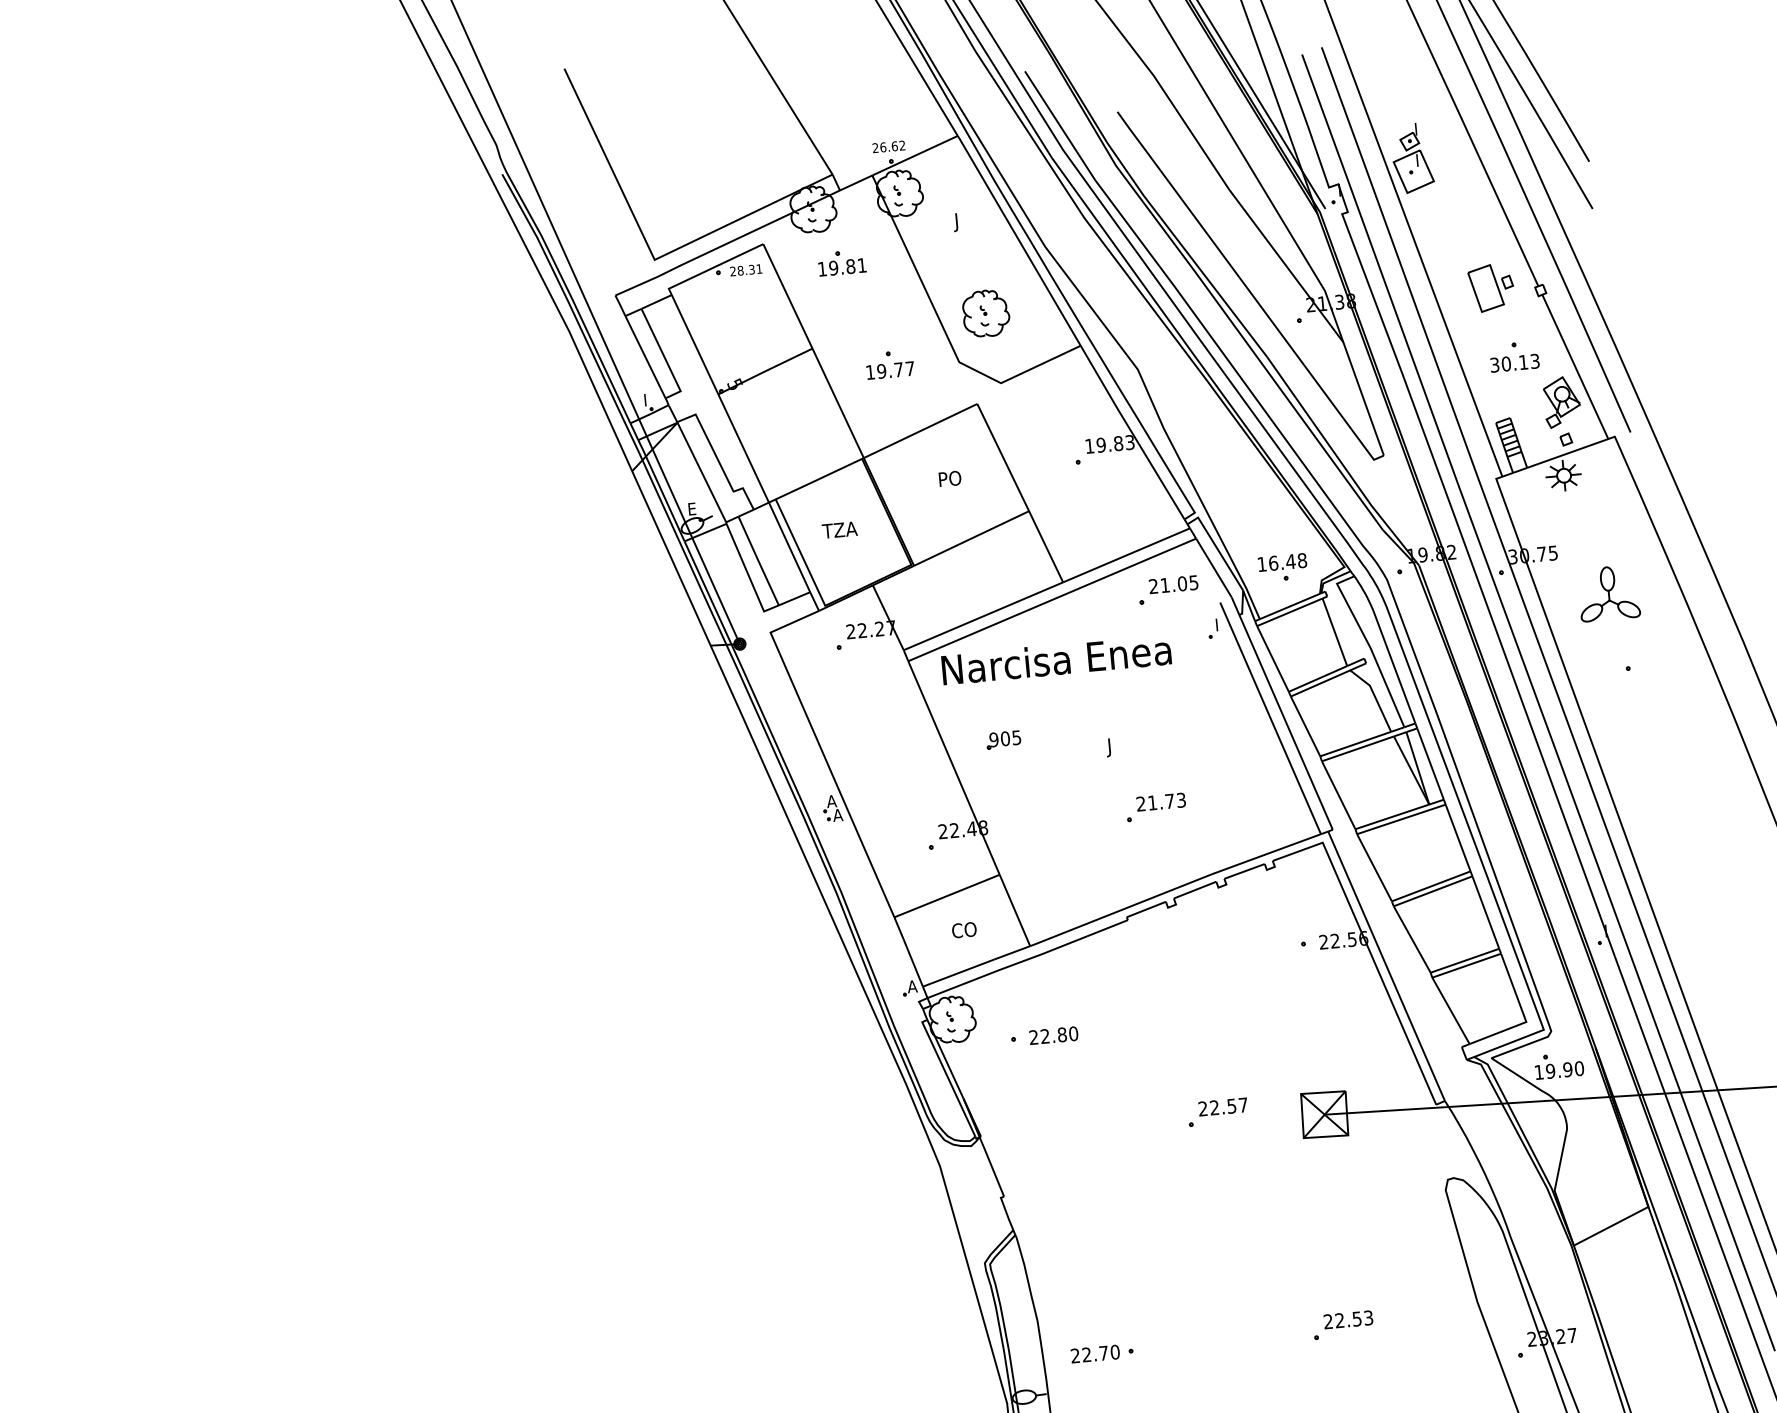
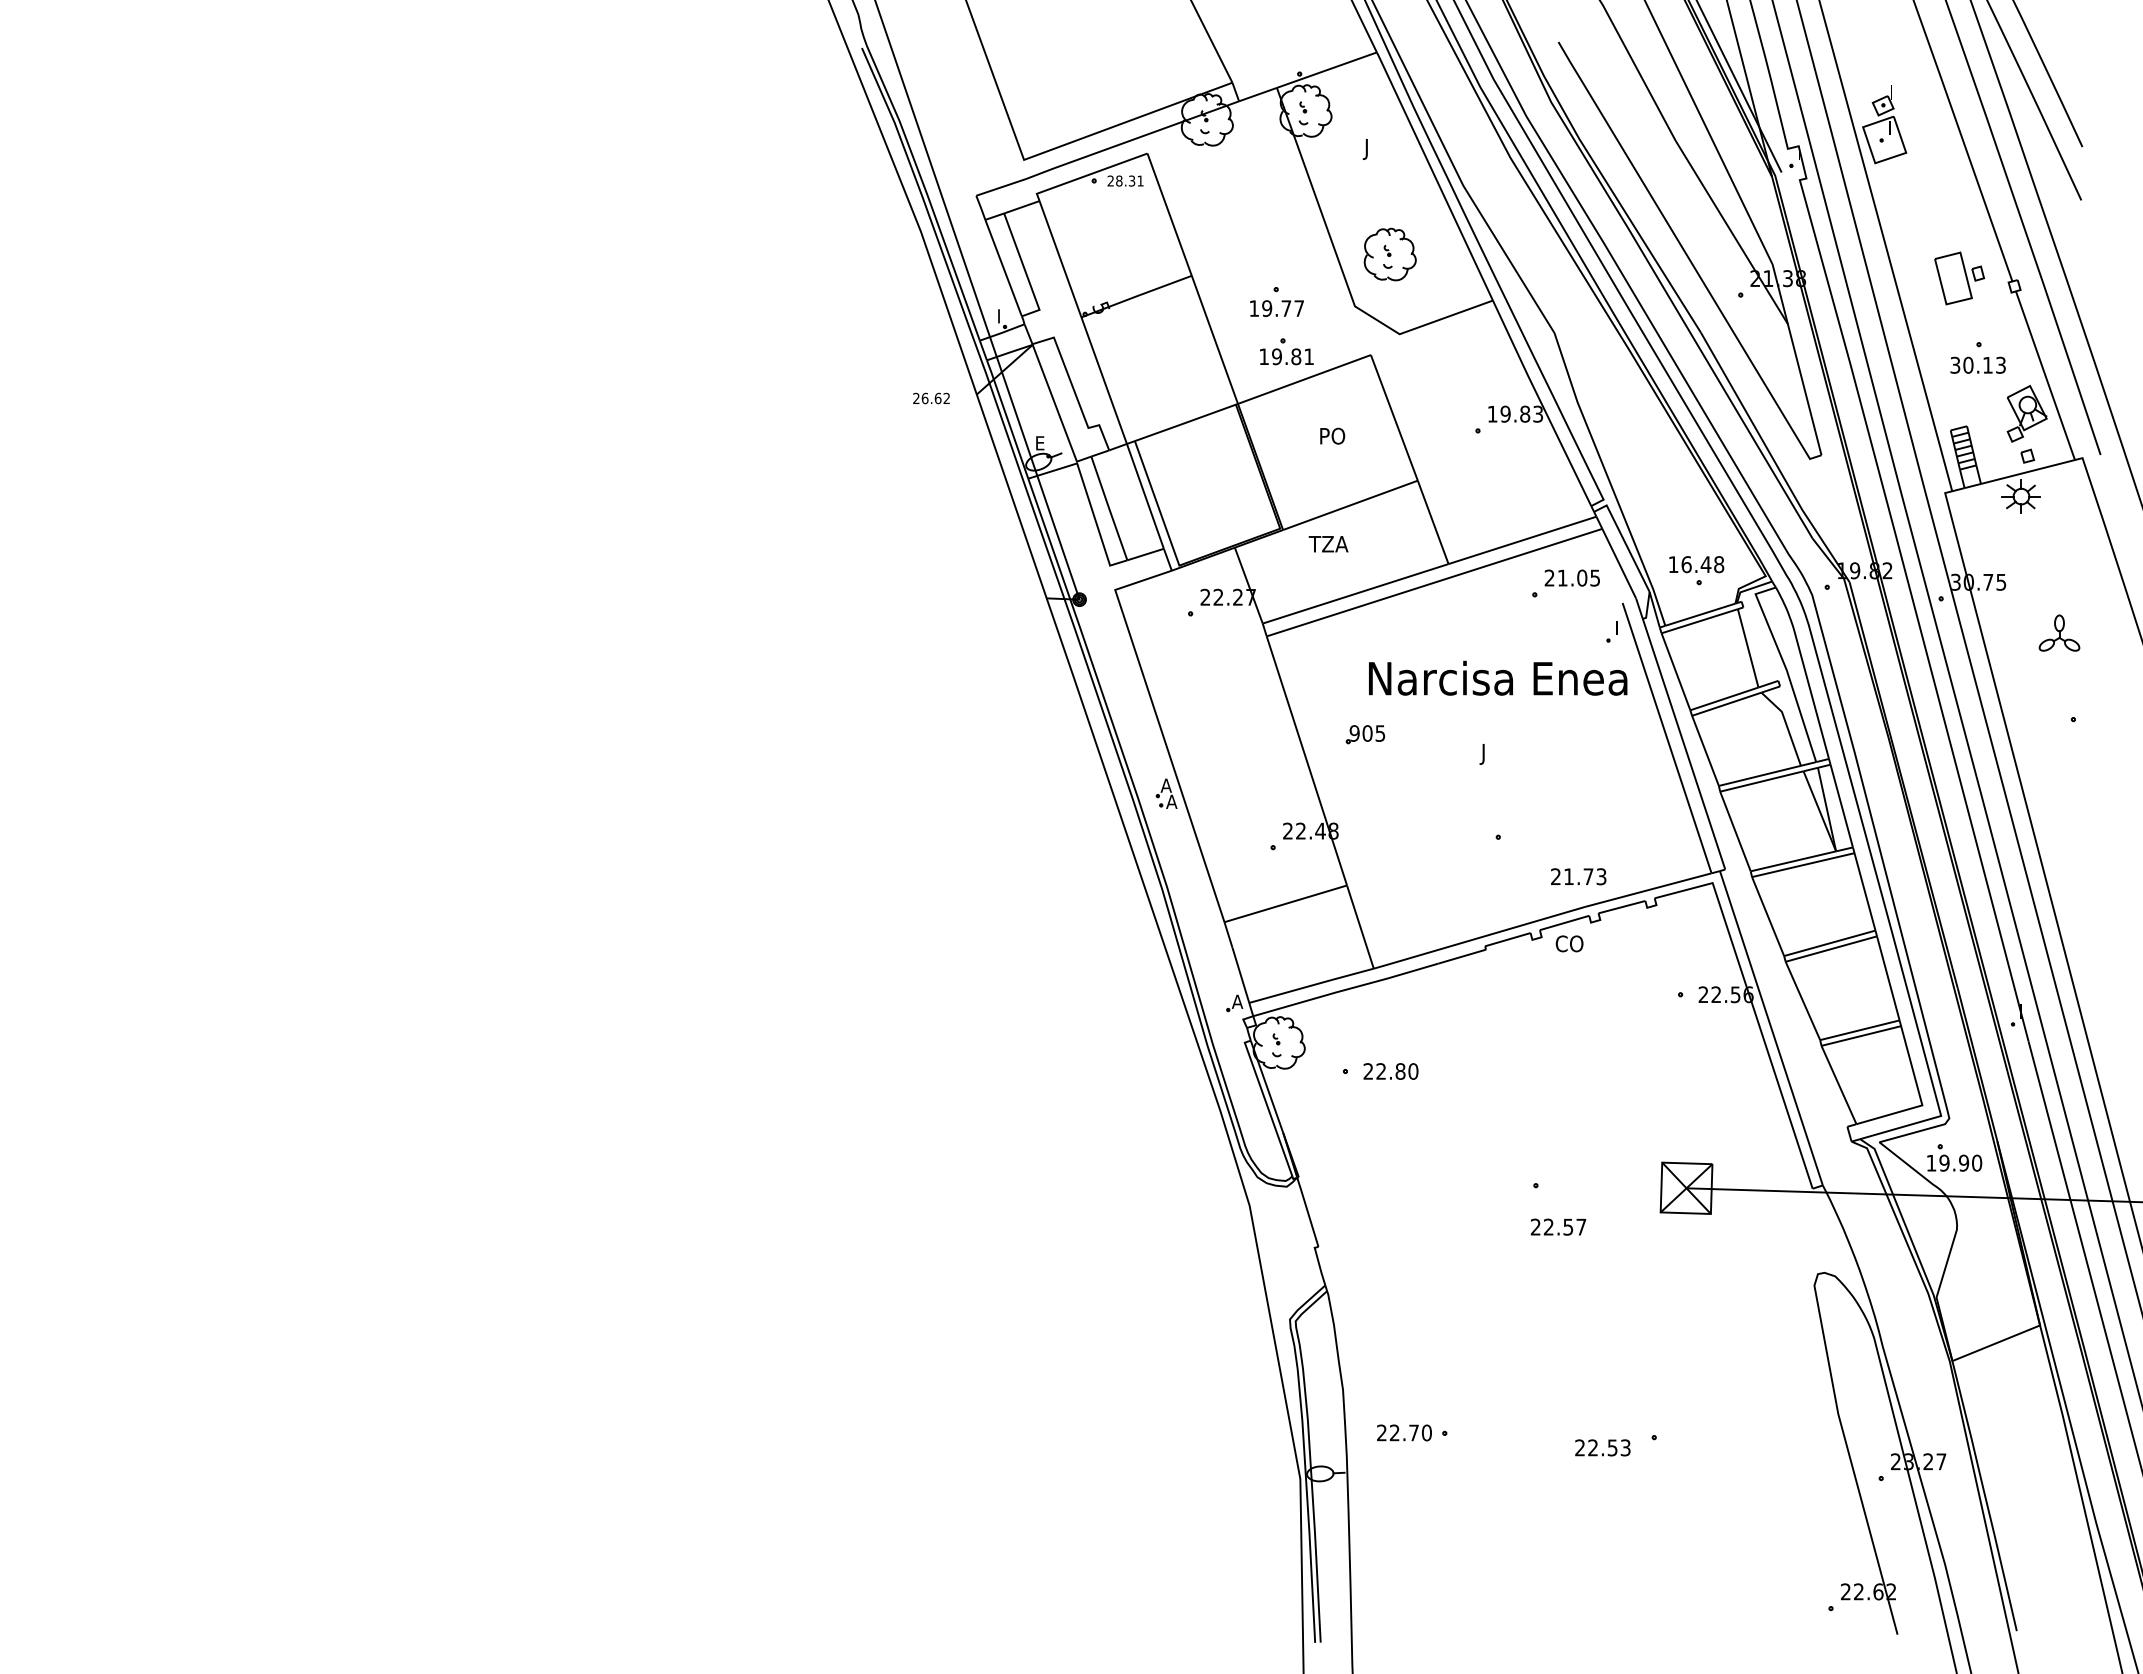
text: (888, 146) -> (931, 398), moved
part: (841, 262) -> (1286, 351), moved
text: (839, 530) -> (1328, 544), moved
part: (1608, 592) -> (2059, 632), size x0.6
text: (1056, 659) -> (1498, 677), moved
text: (1161, 801) -> (1578, 876), moved
text: (964, 929) -> (1569, 943), moved
text: (1223, 1106) -> (1558, 1226), moved
text: (1348, 1319) -> (1602, 1447), moved

